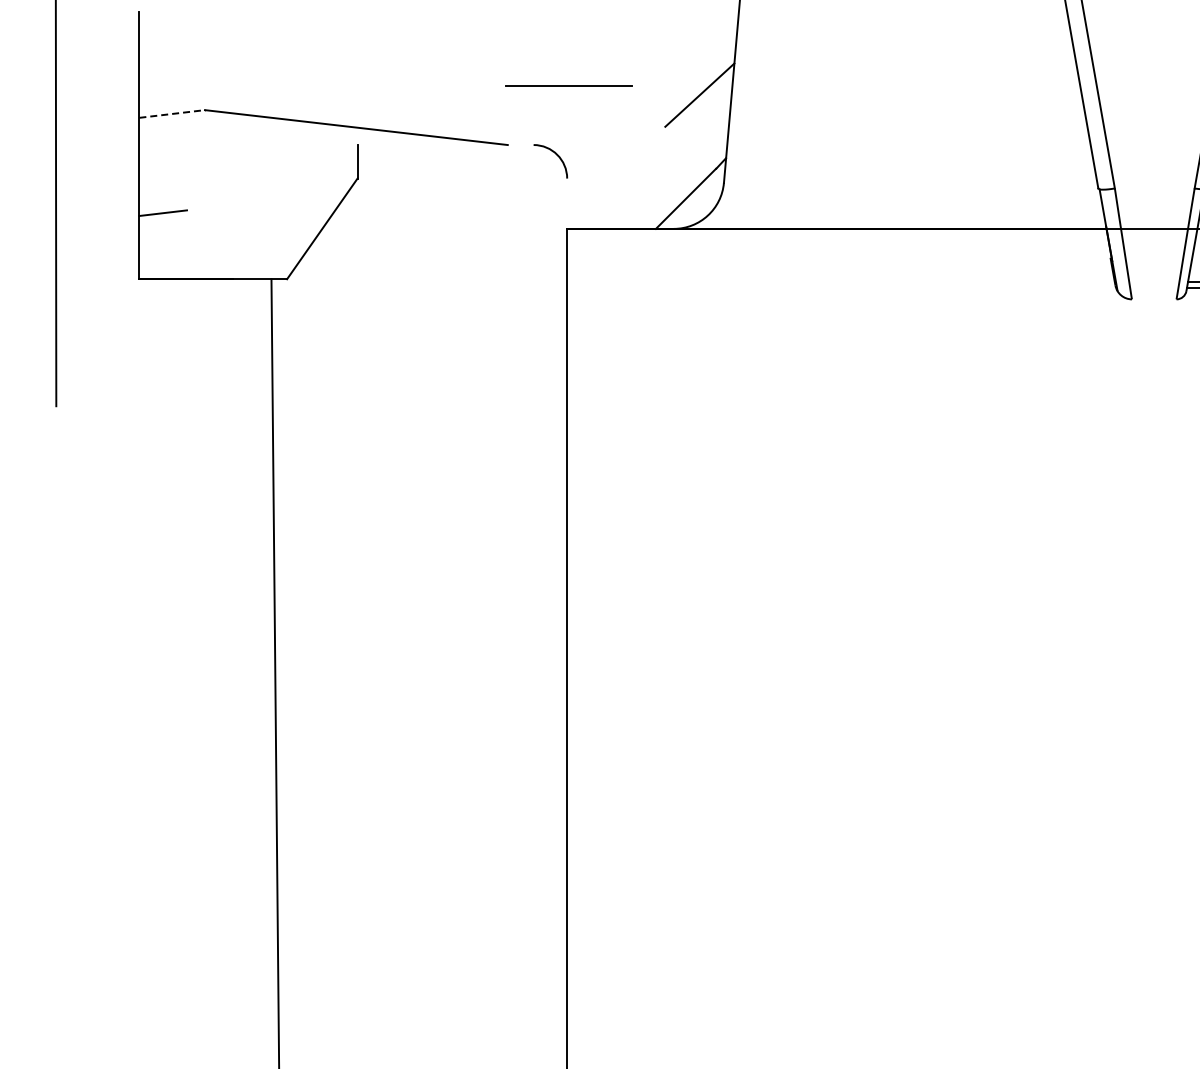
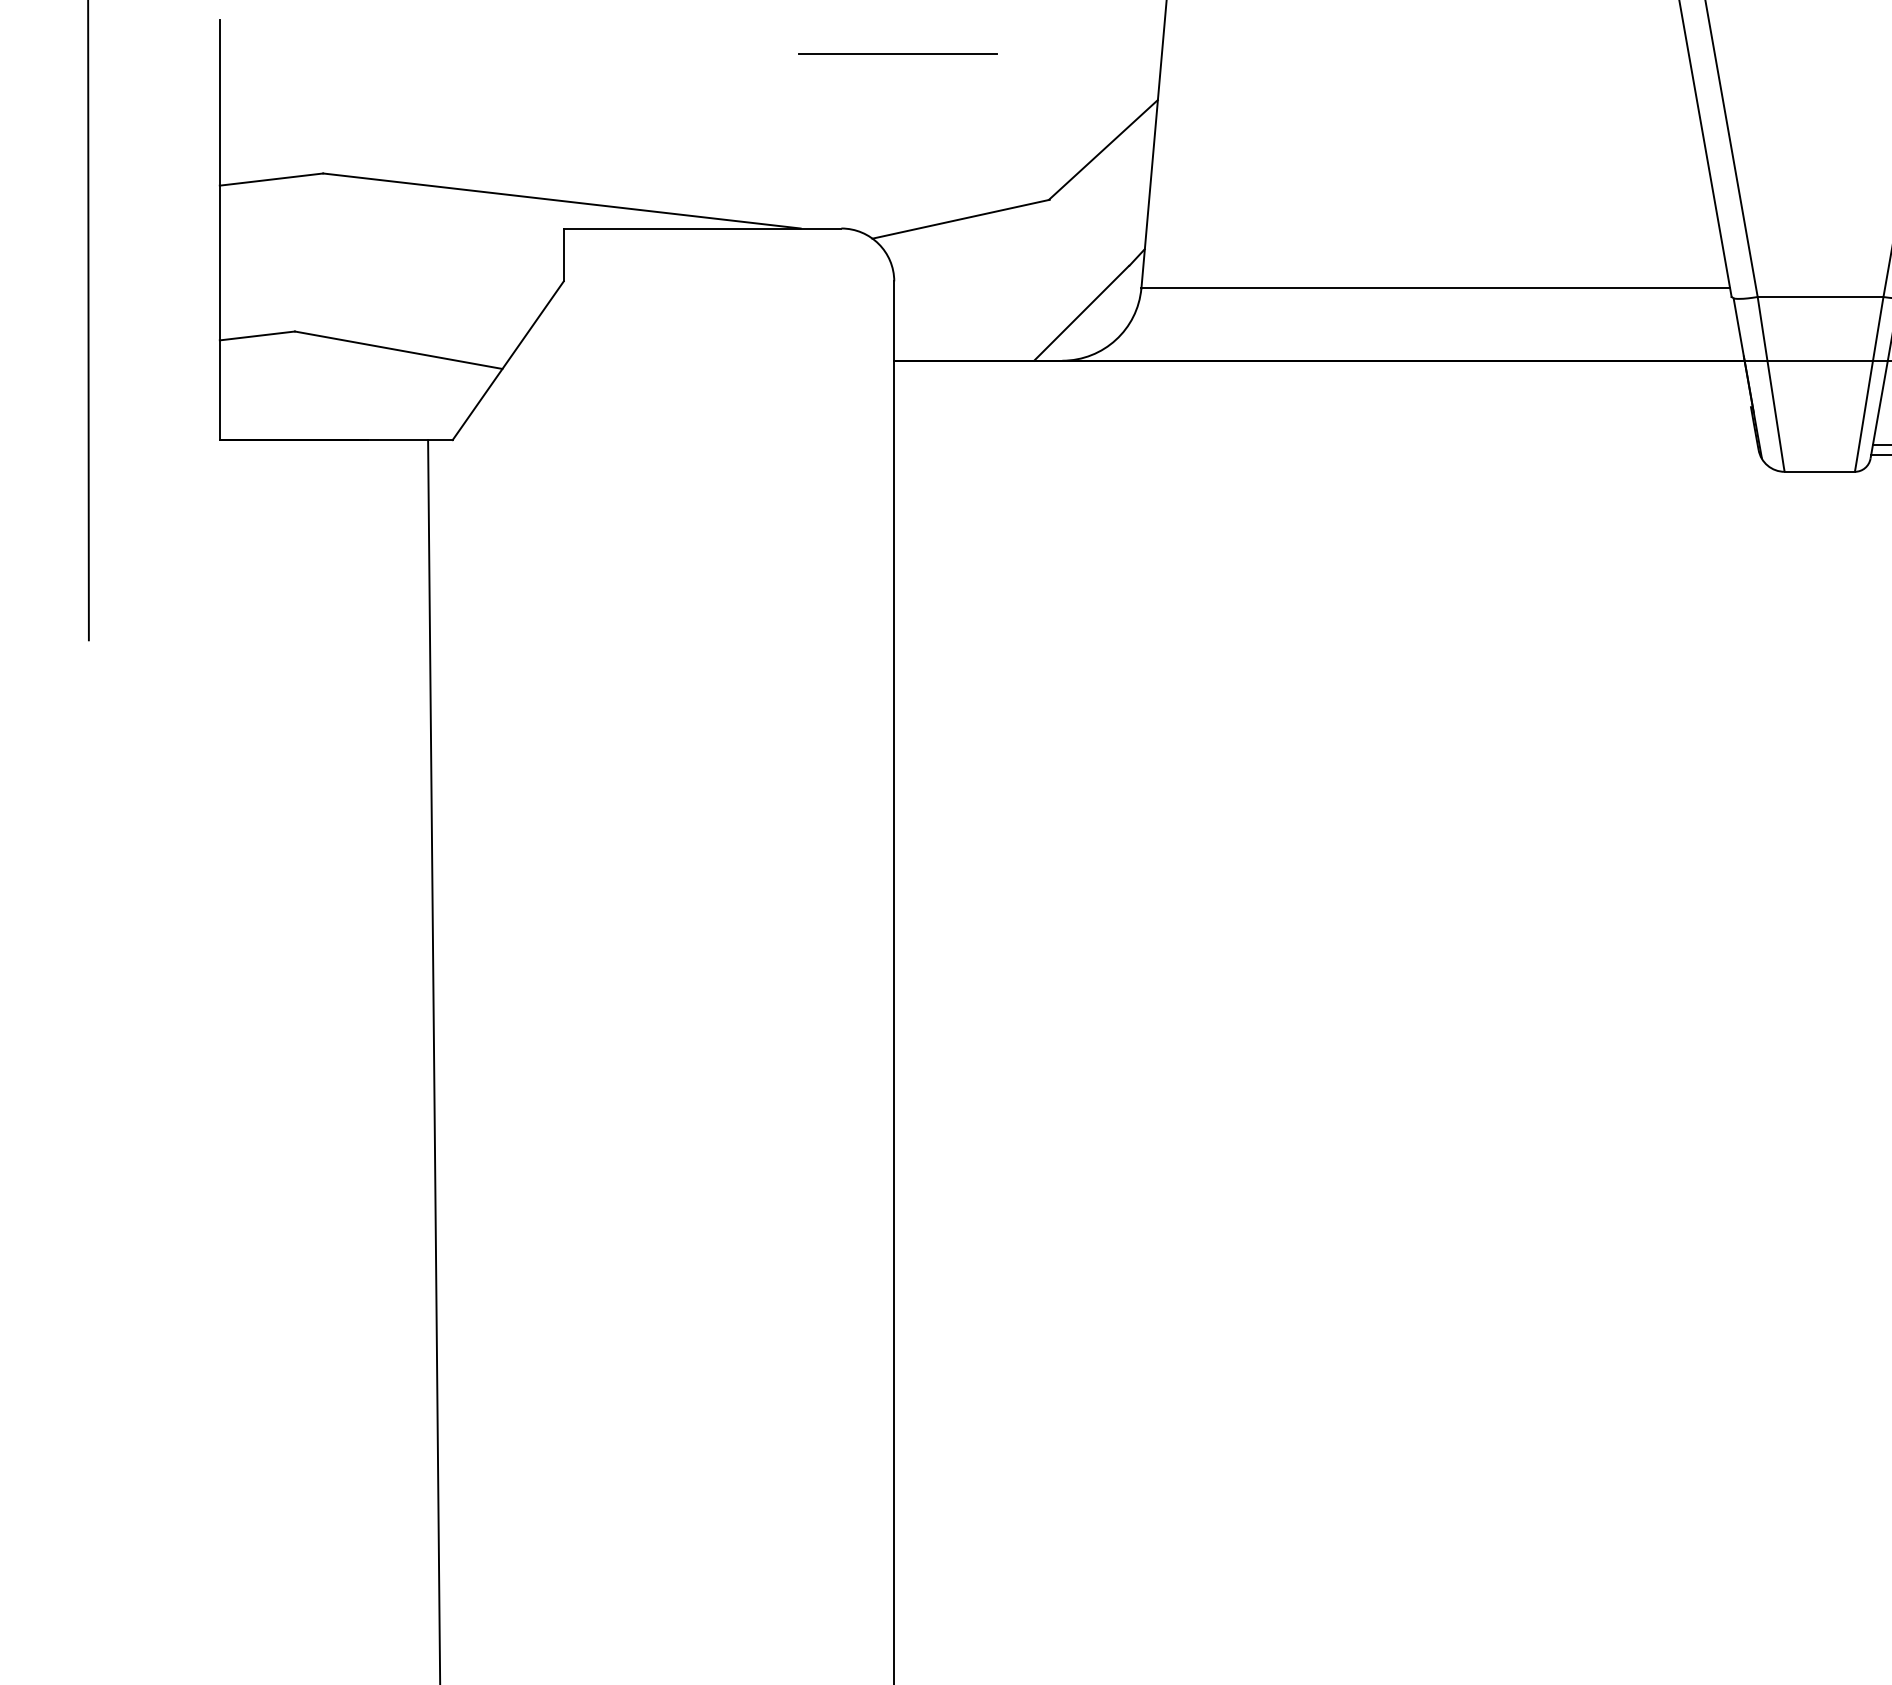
line: (568, 85) -> (896, 52), moved
line: (172, 113) -> (272, 178), dashed -> solid
line: (609, 138) -> (960, 218), added
line: (445, 145) -> (702, 229), added
line: (910, 183) -> (1435, 289), added
line: (1154, 188) -> (1820, 297), added
line: (567, 203) -> (894, 320), added
line: (252, 222) -> (398, 350), added
line: (1153, 299) -> (1818, 472), added

